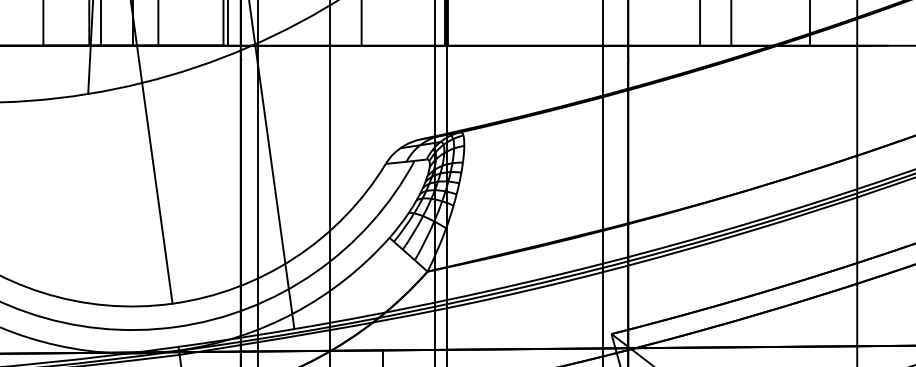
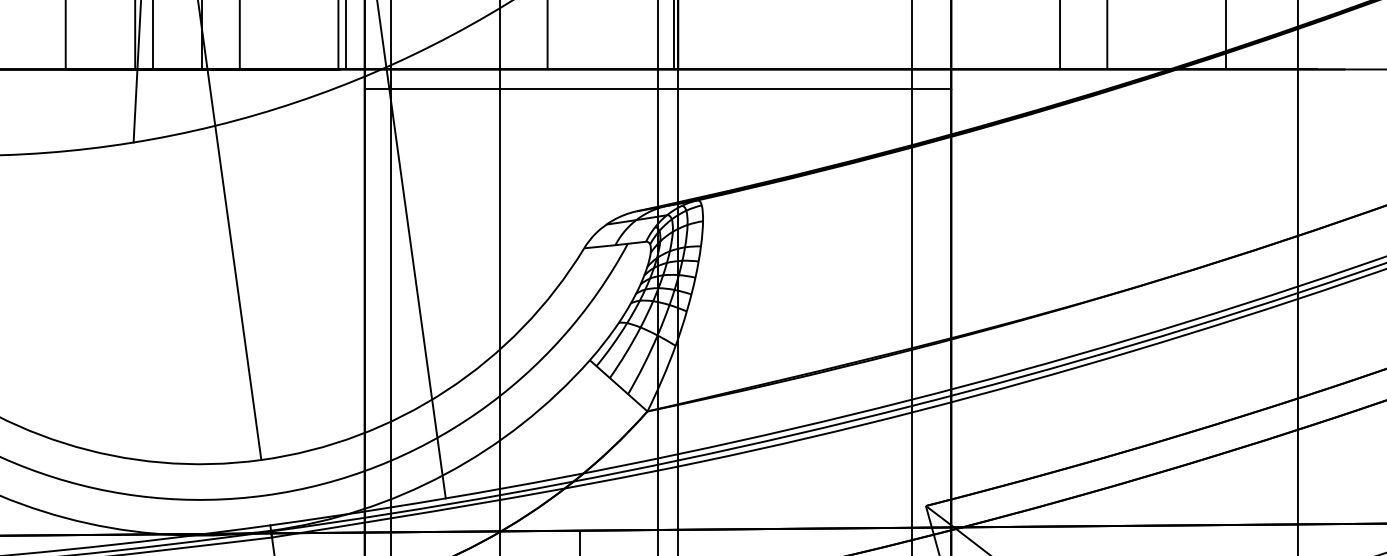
line: (434, 58) -> (657, 88), added

